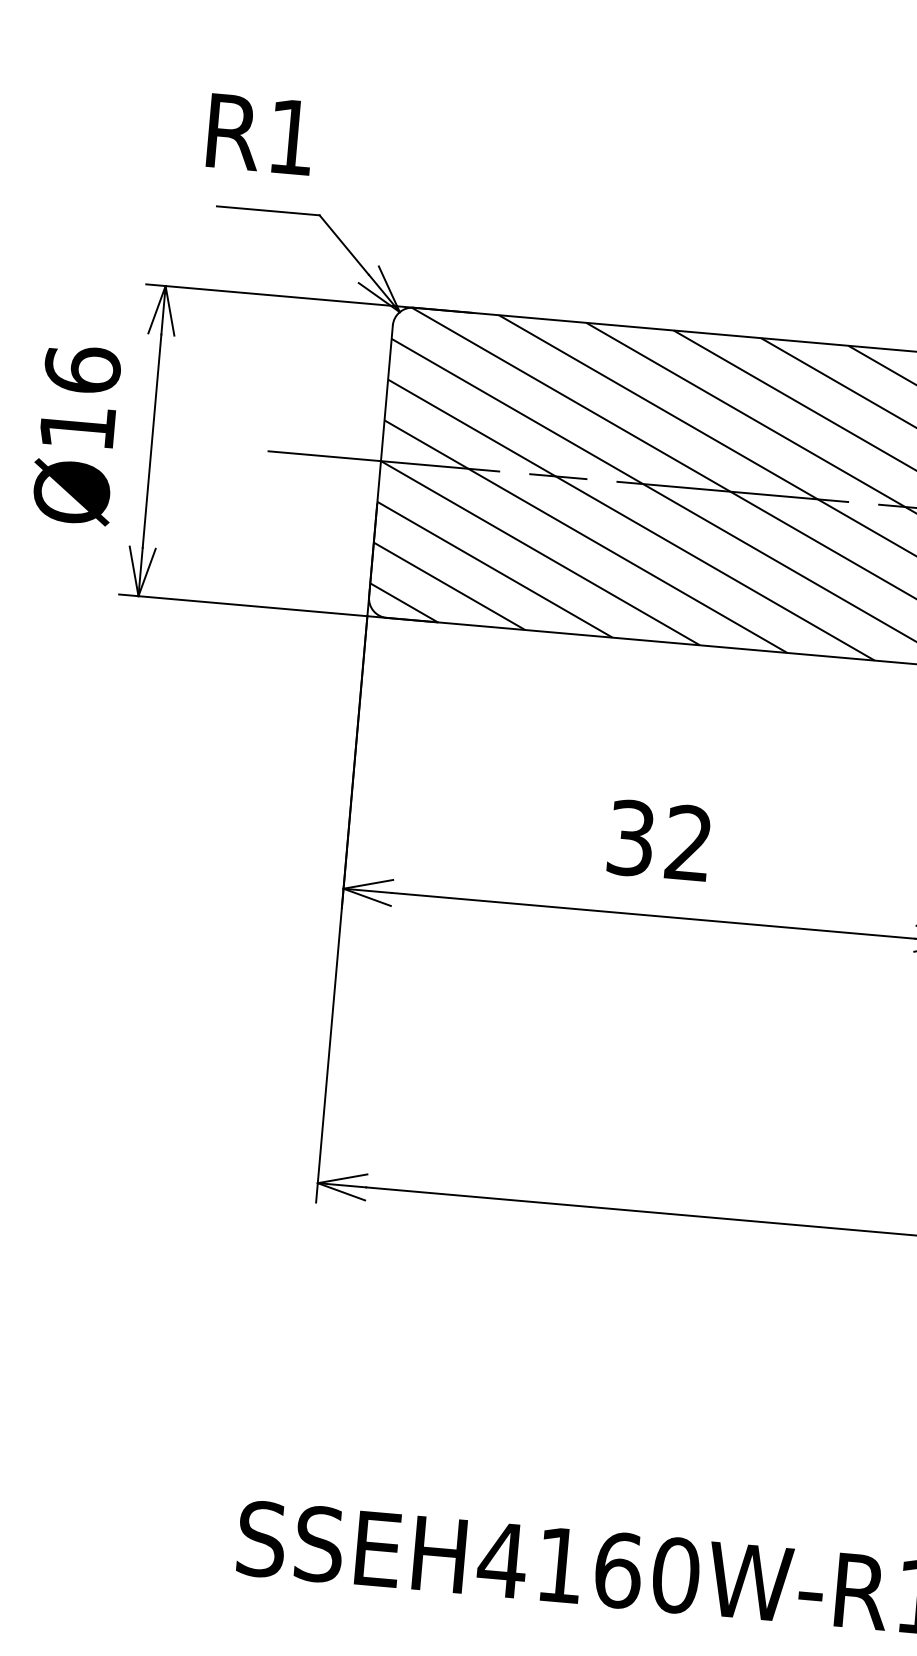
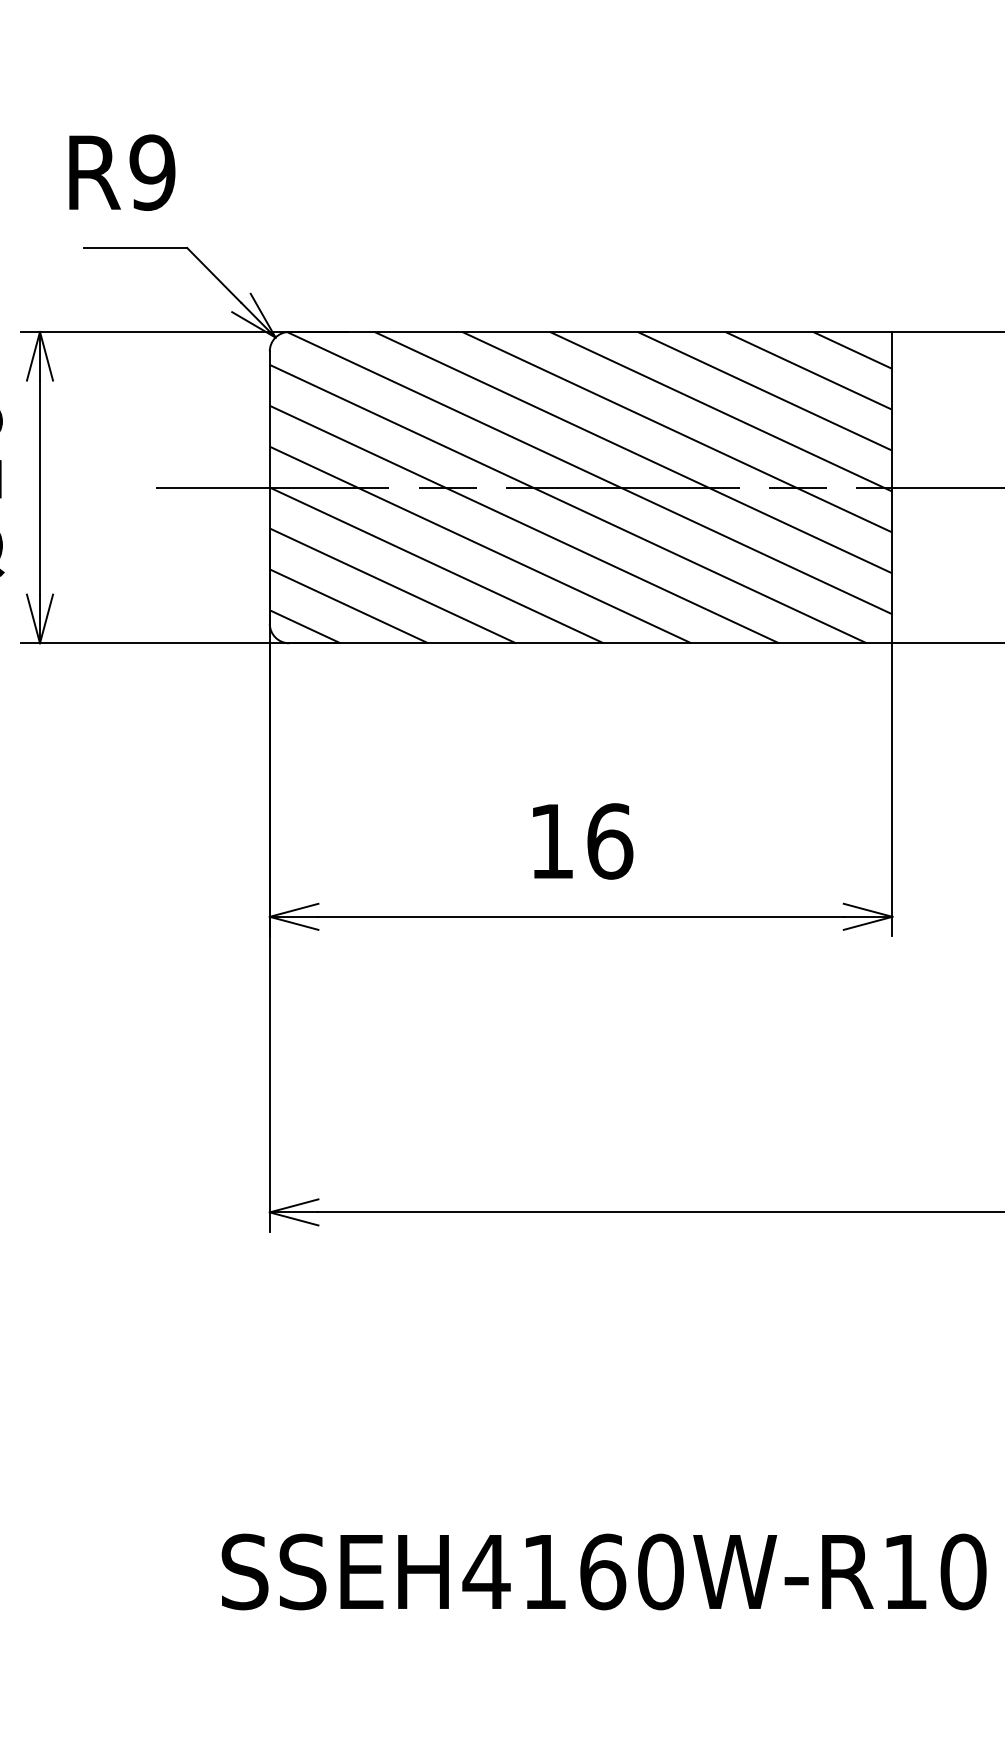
text: (291, 137) -> (152, 172), R1 -> R9
text: (660, 840) -> (581, 841), 32 -> 16

